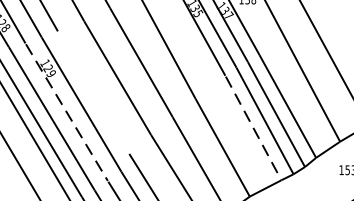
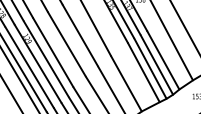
line: (94, 92) -> (53, 52), added
line: (67, 113) -> (38, 64), dashed -> solid
line: (254, 129) -> (144, 73), dashed -> solid

